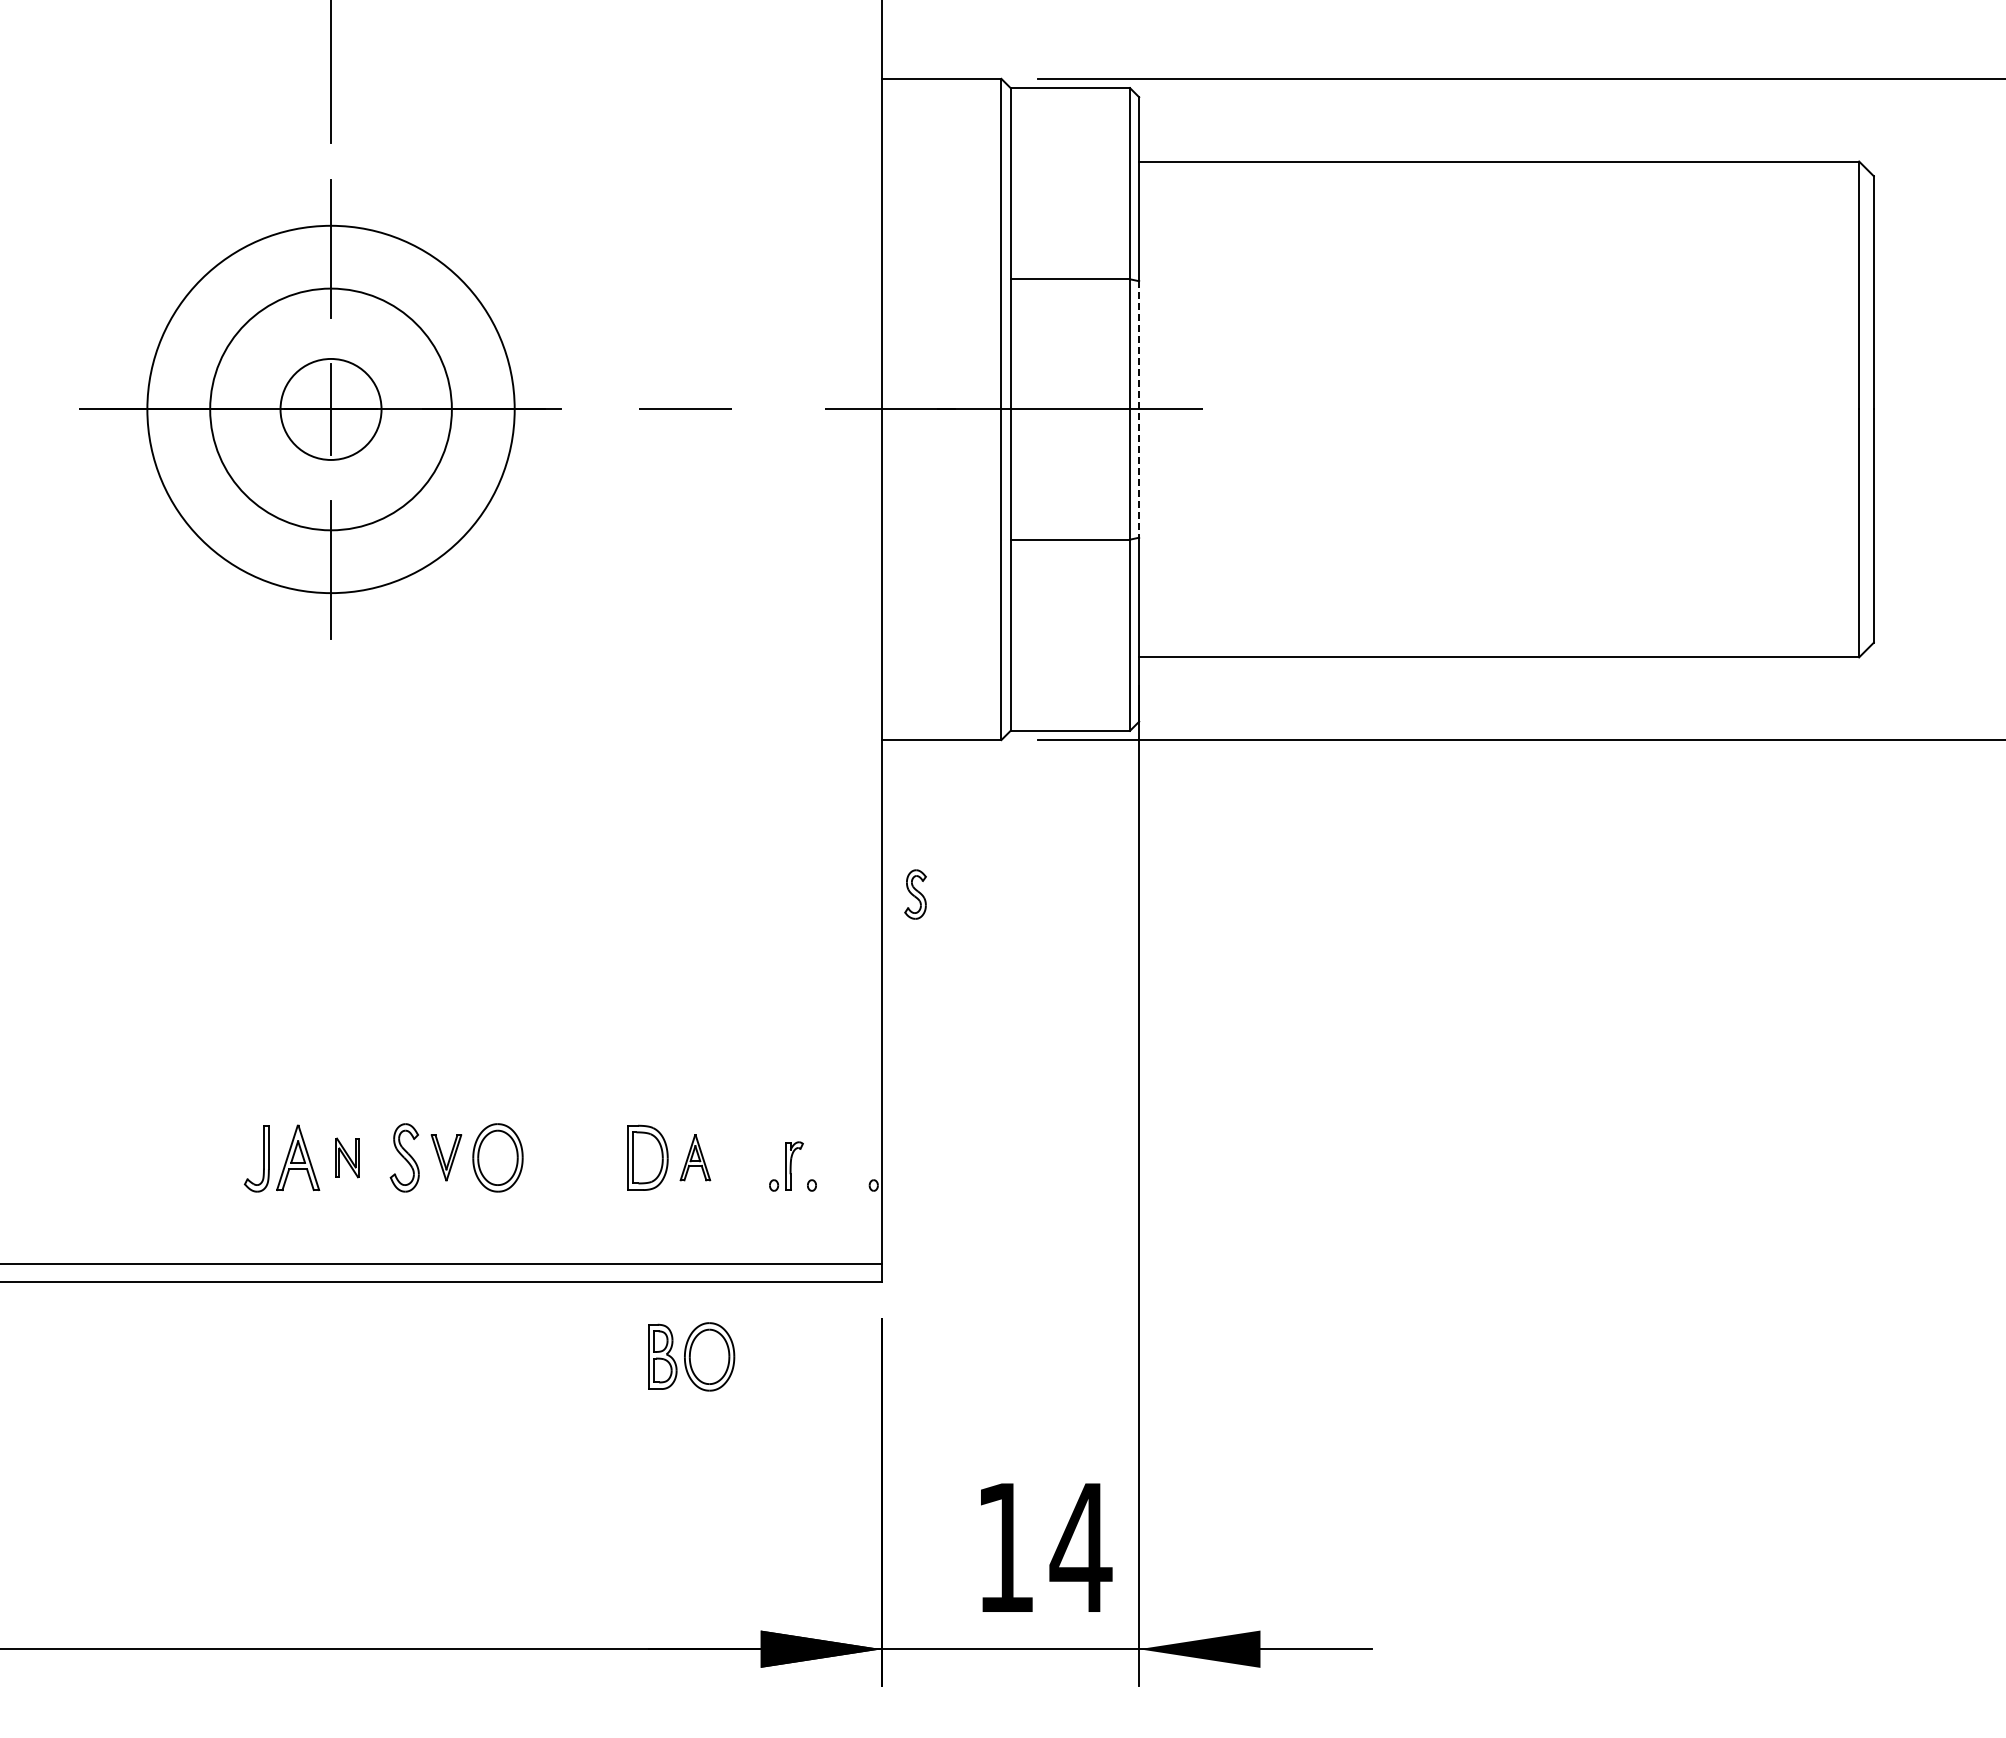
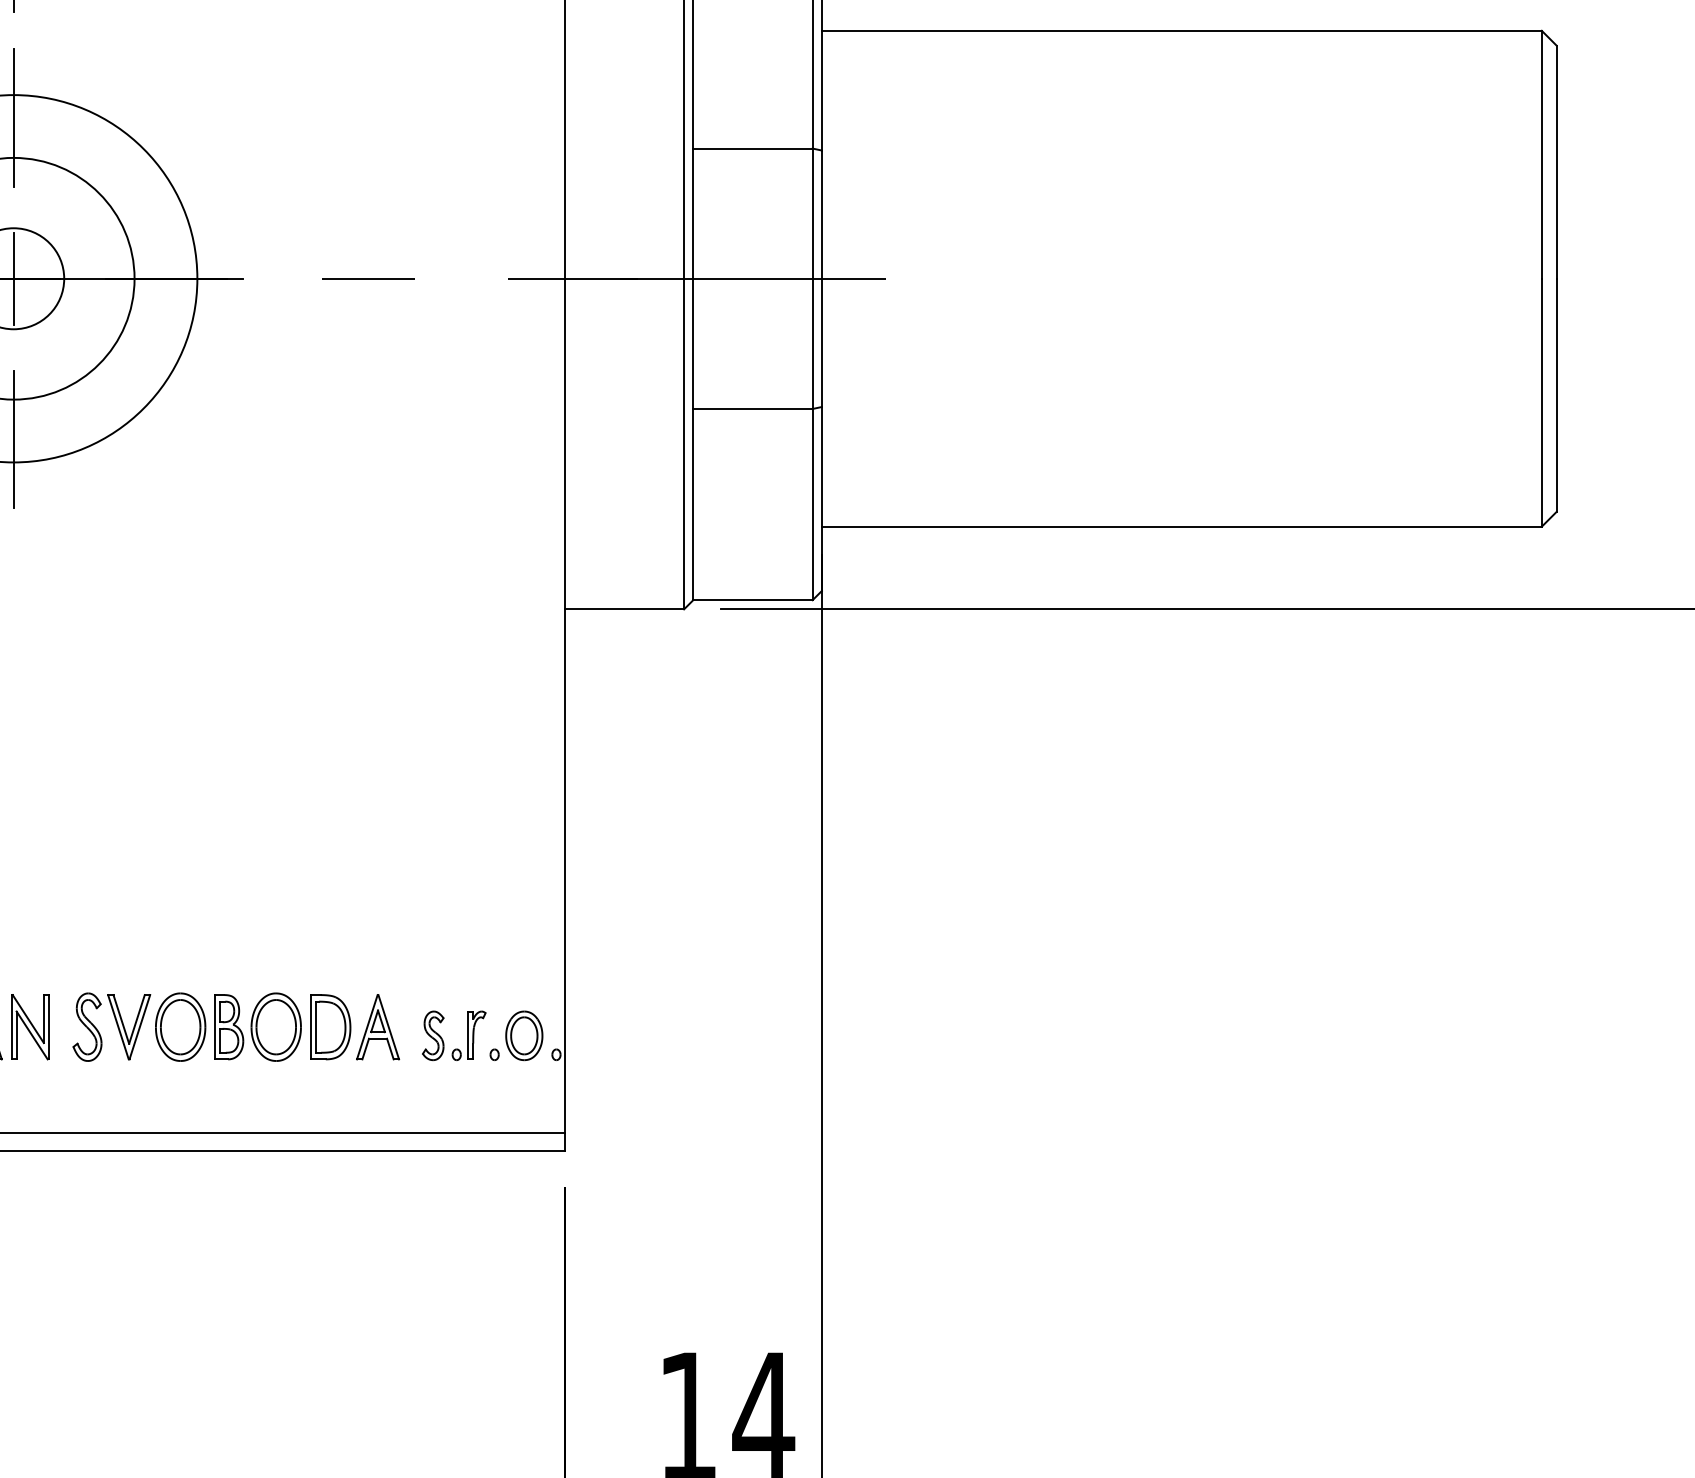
line: (1139, 409) -> (822, 278), dashed -> solid
part: (915, 894) -> (433, 1035), moved
part: (347, 1157) -> (30, 1026), size x1.67
part: (446, 1157) -> (129, 1026), size x1.43
part: (695, 1157) -> (378, 1026), size x1.43
part: (841, 1166) -> (524, 1035), added
part: (691, 1356) -> (258, 1026), moved

